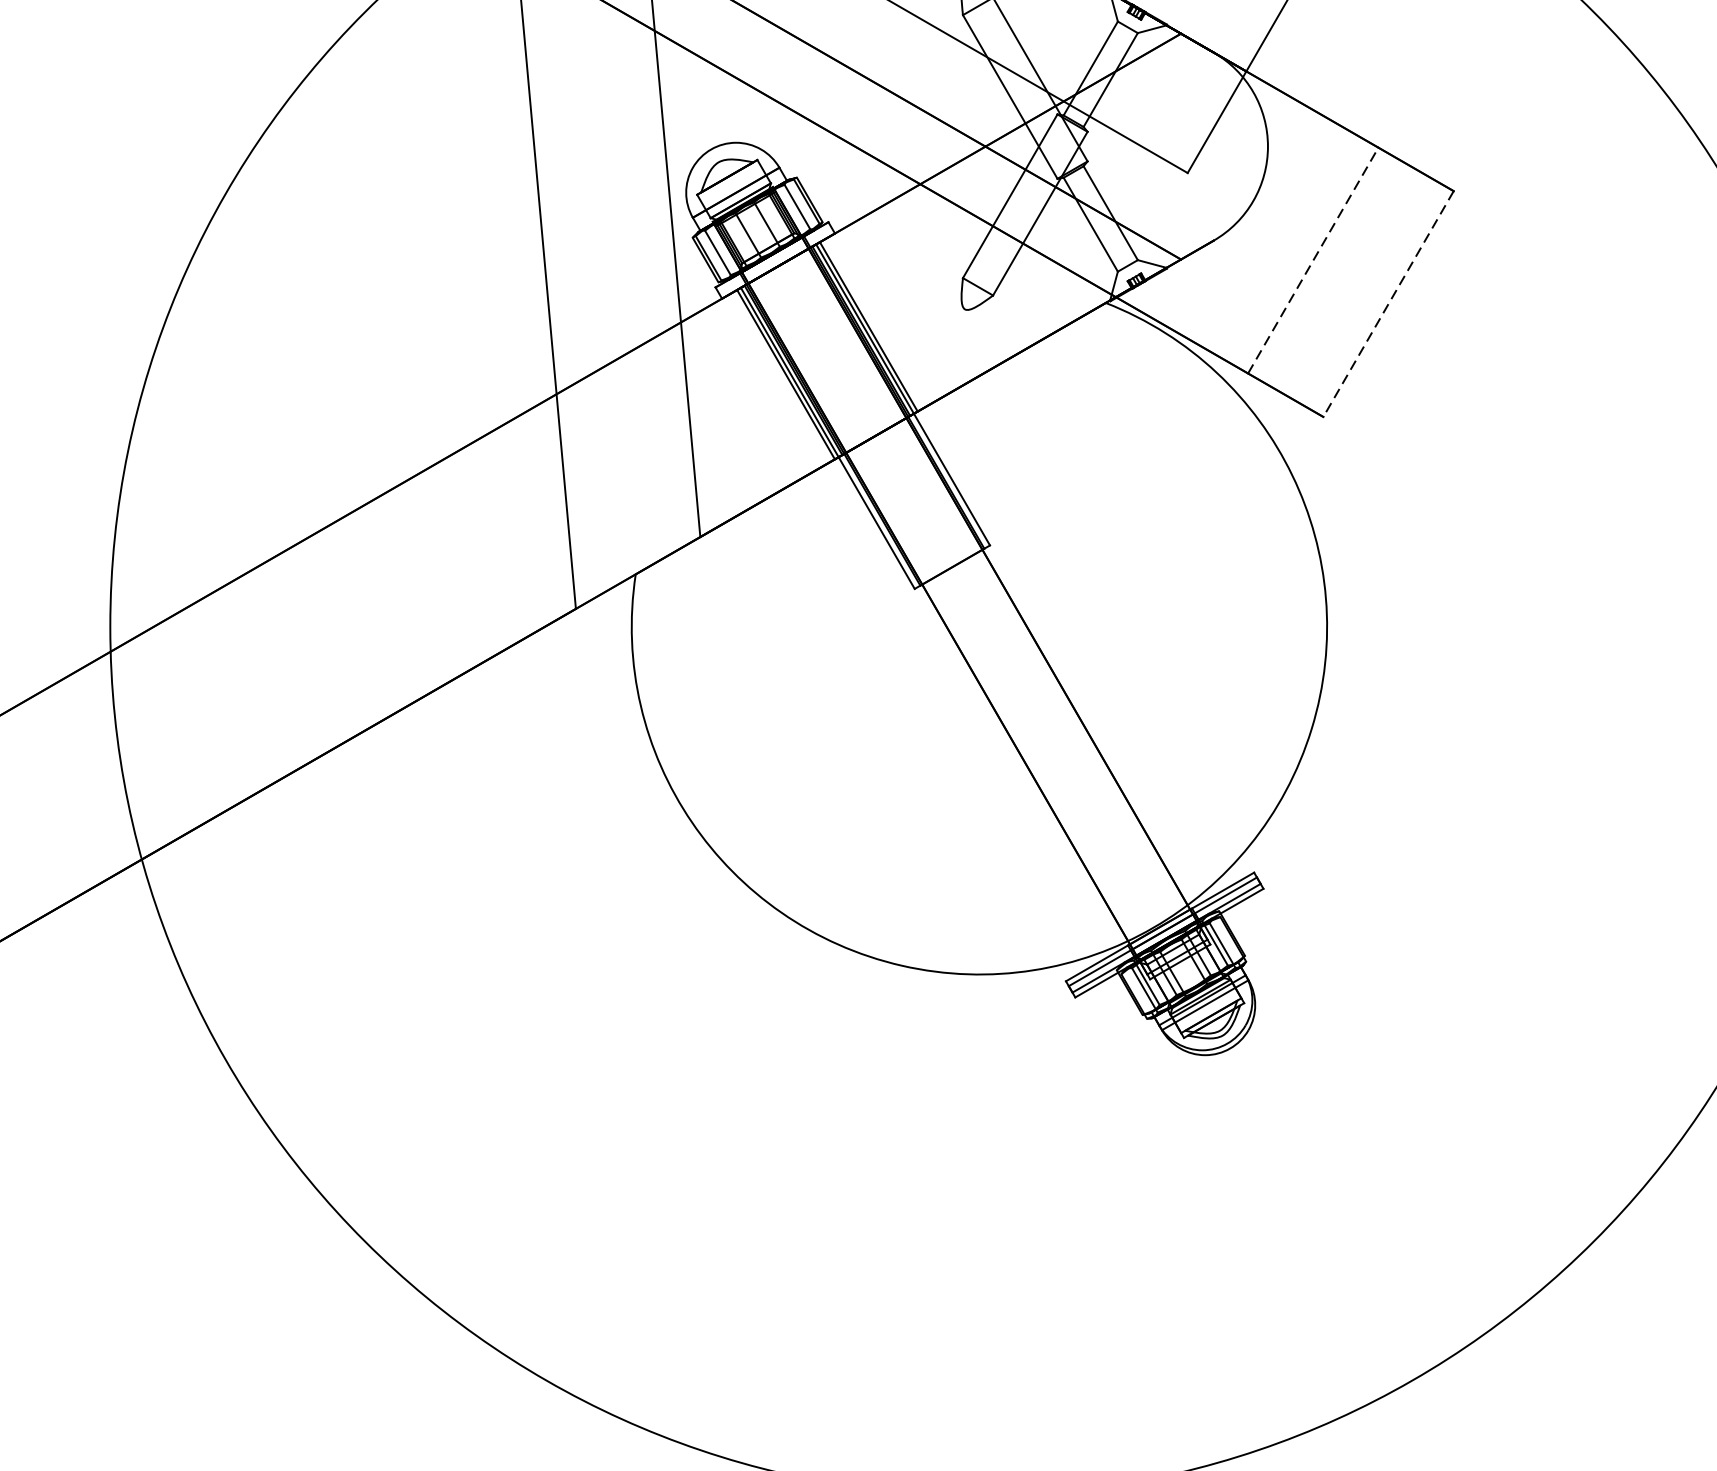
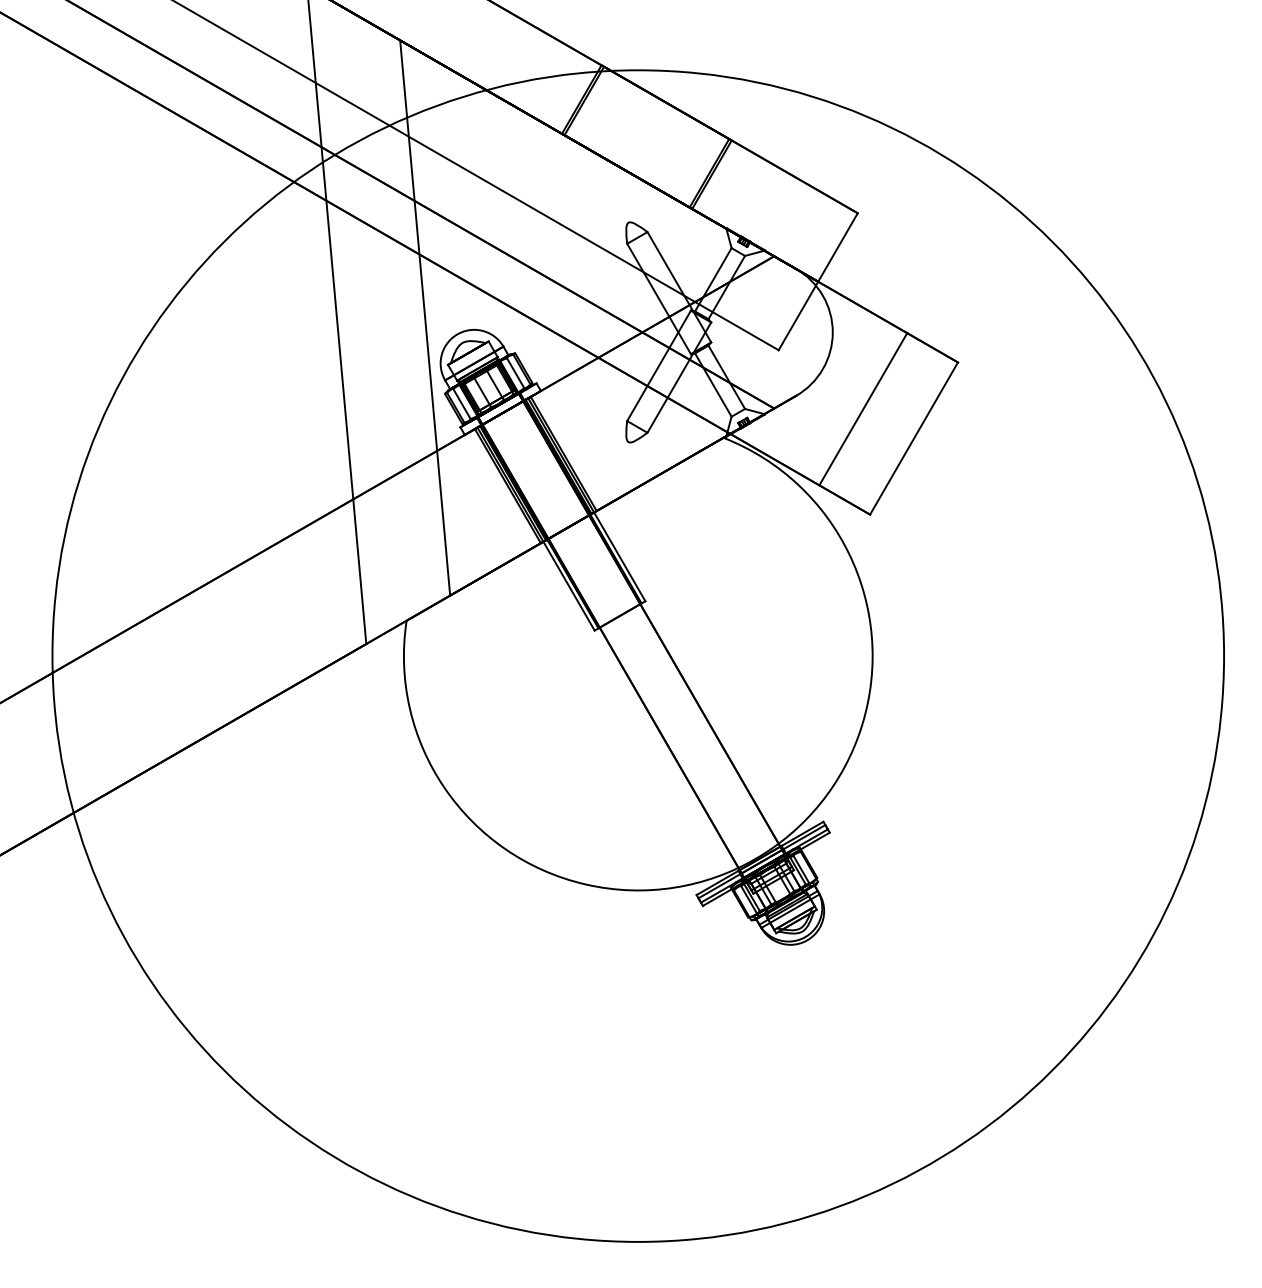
line: (1313, 260) -> (863, 409), dashed -> solid
line: (1389, 303) -> (914, 438), dashed -> solid

